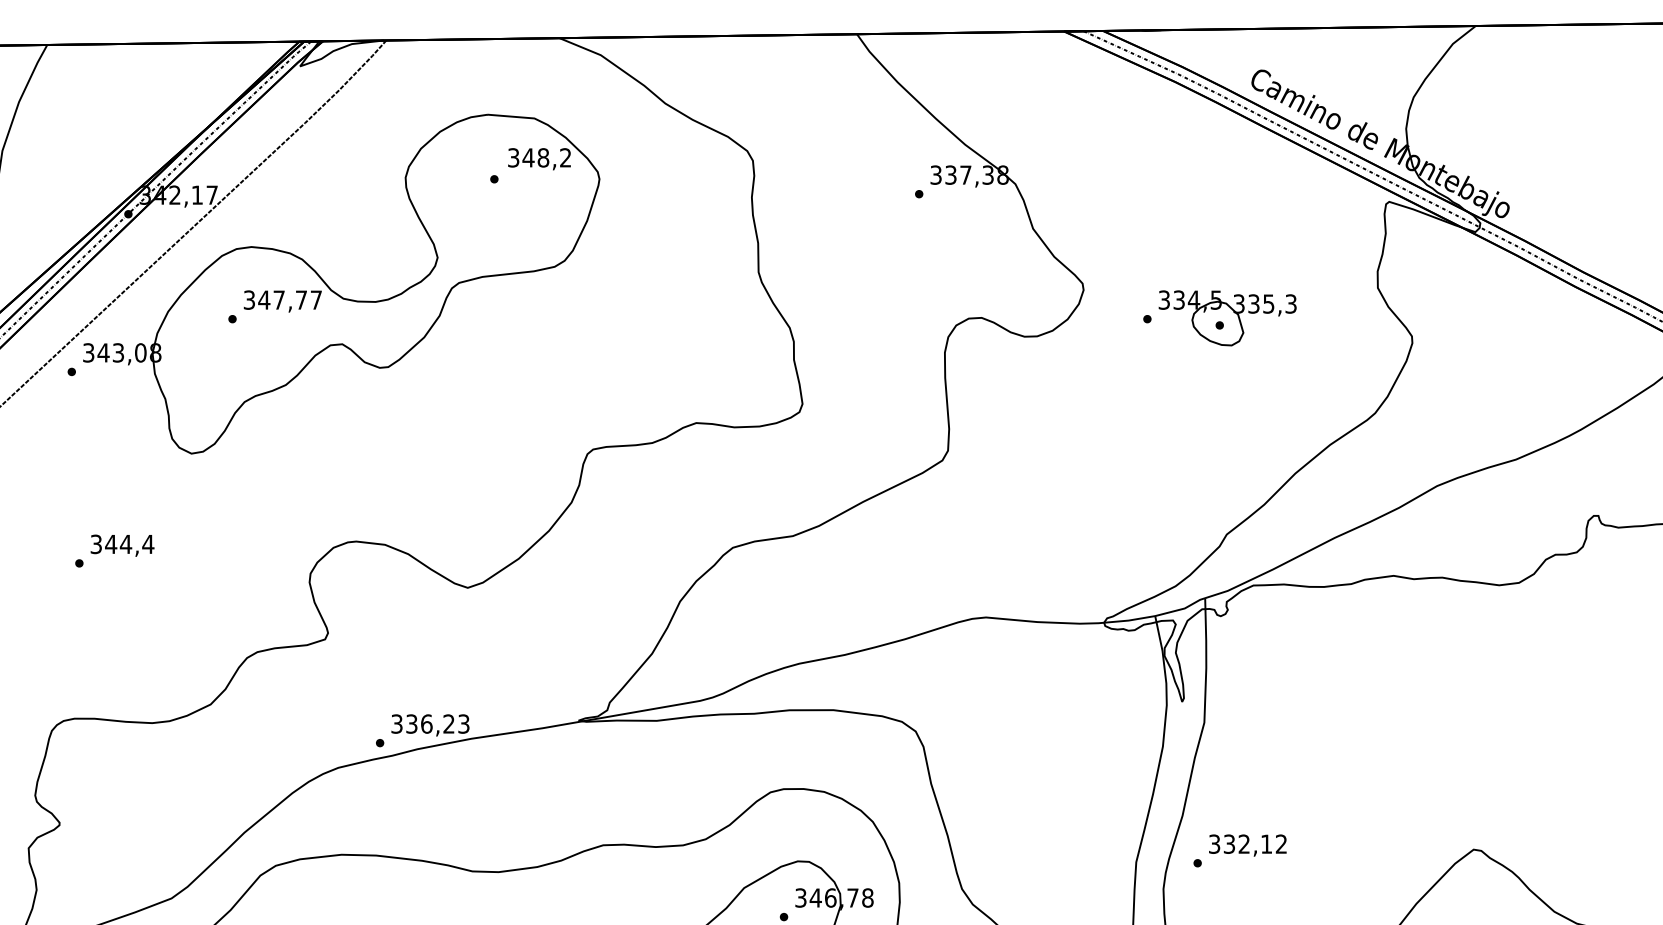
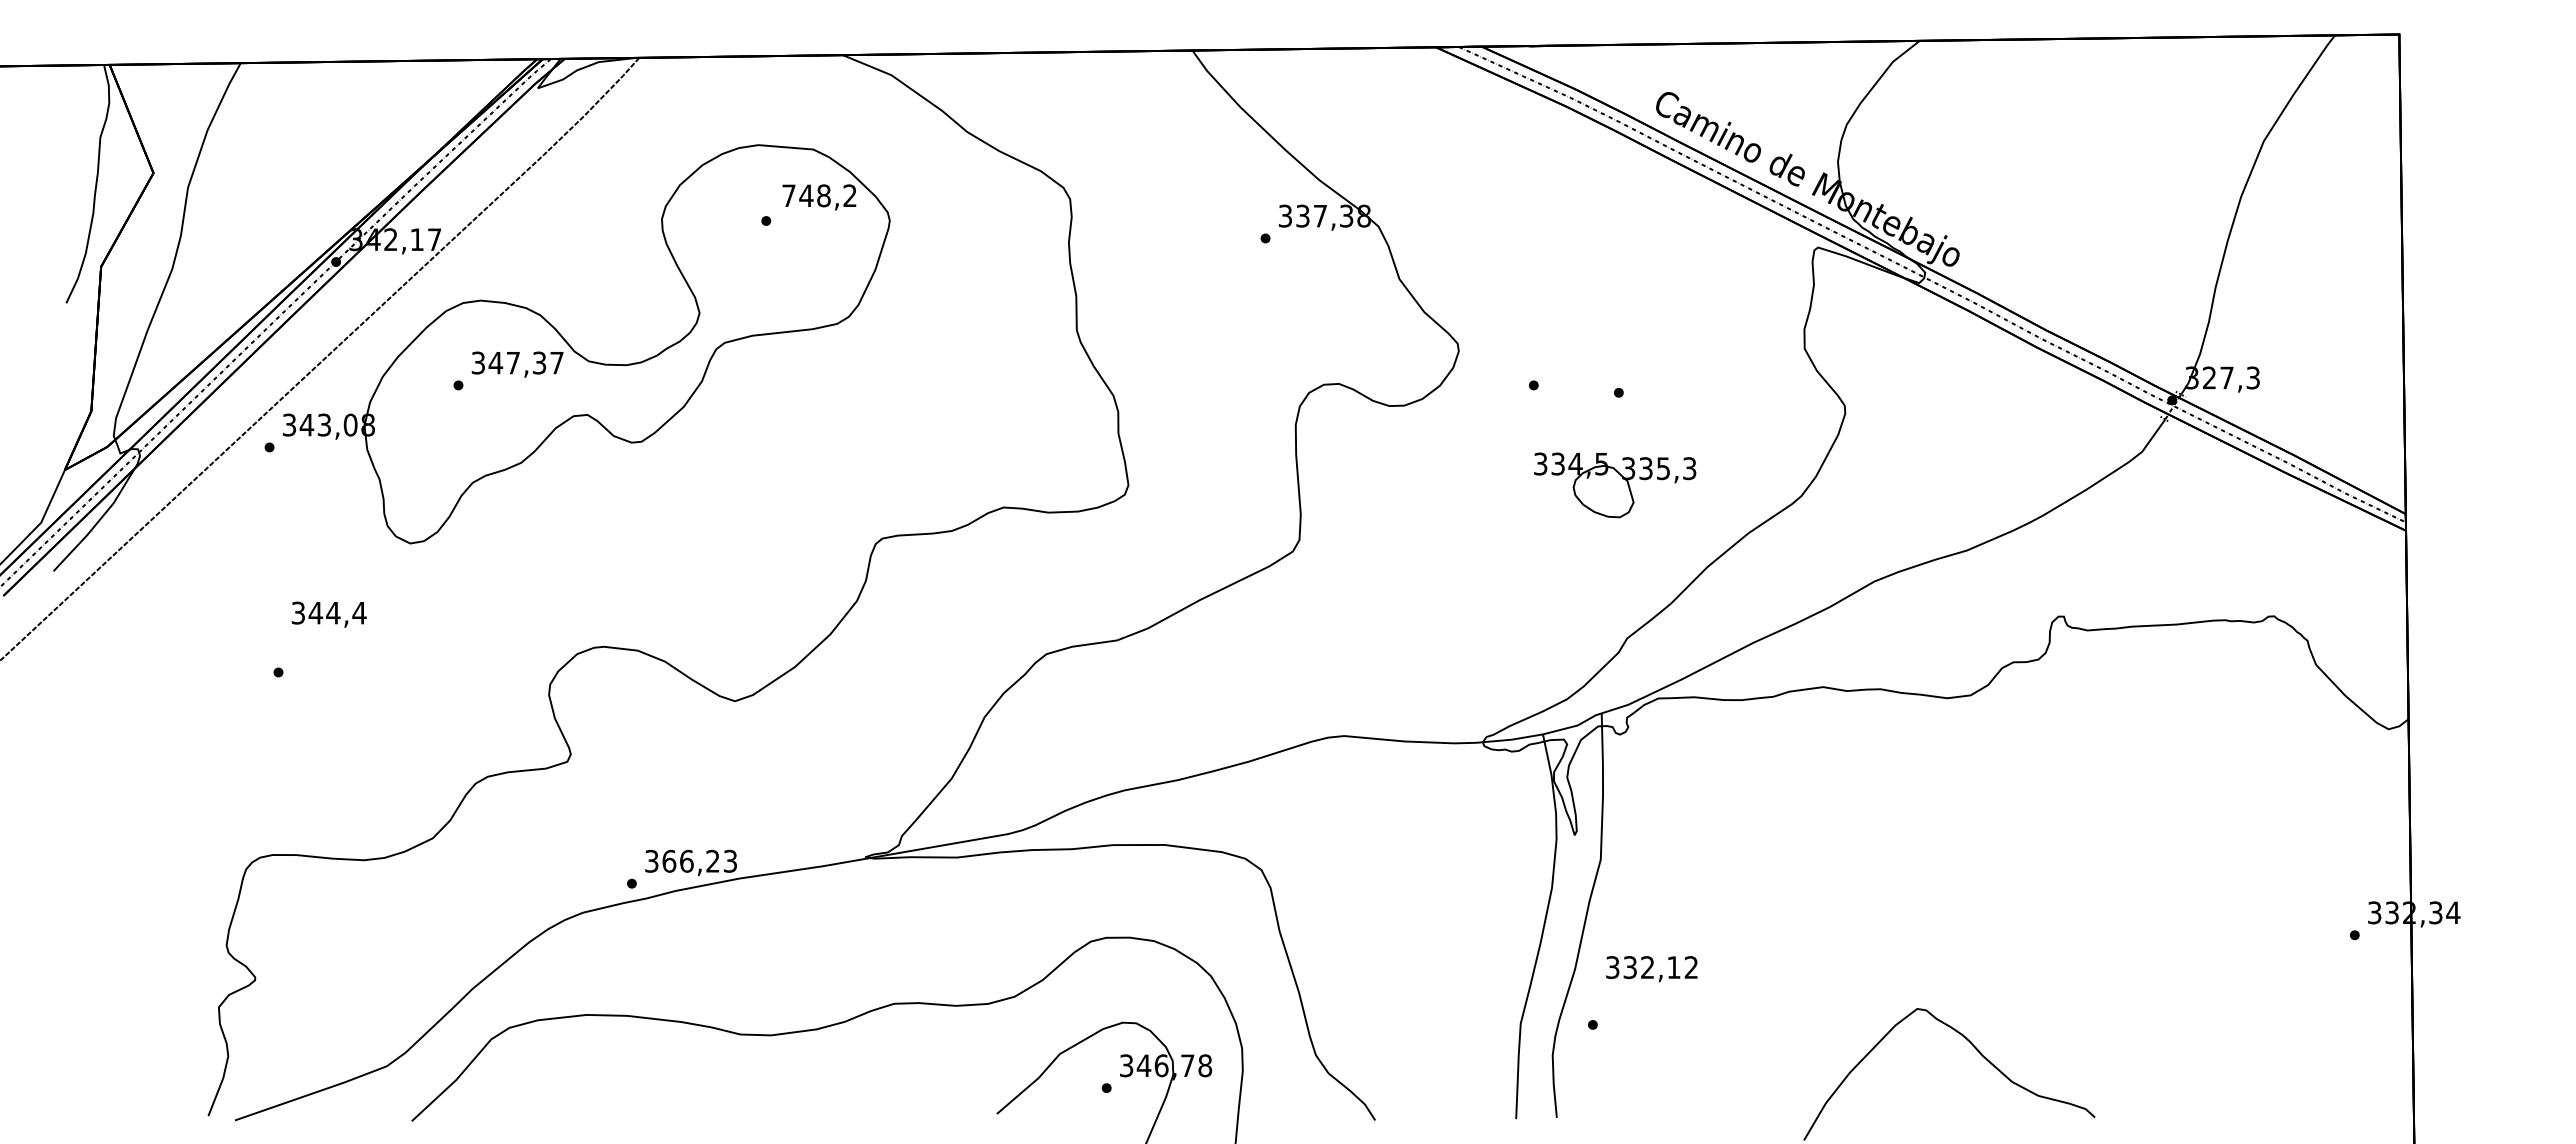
text: (513, 157) -> (788, 195), 348,2 -> 748,2
text: (301, 299) -> (539, 362), 347,77 -> 347,37
part: (1227, 318) -> (1615, 485), moved
text: (121, 545) -> (328, 614), moved
text: (412, 723) -> (669, 860), 336,23 -> 366,23
text: (1247, 845) -> (1651, 969), moved

